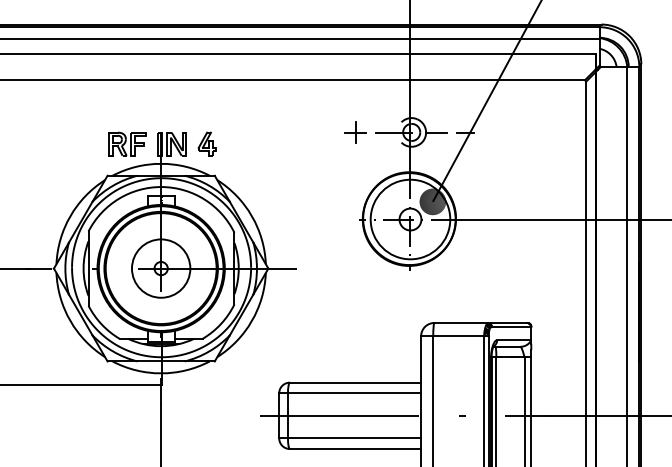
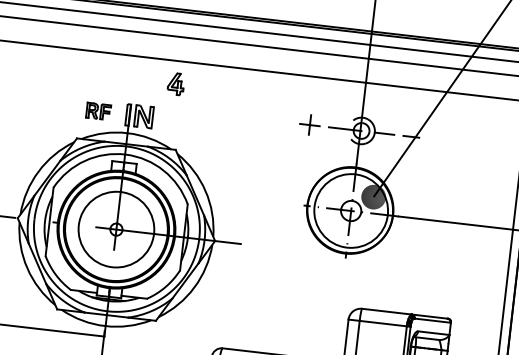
part: (127, 143) -> (98, 110), size x0.7
part: (206, 143) -> (175, 83), moved
circle: (161, 268) -> (116, 229), size x1.4

